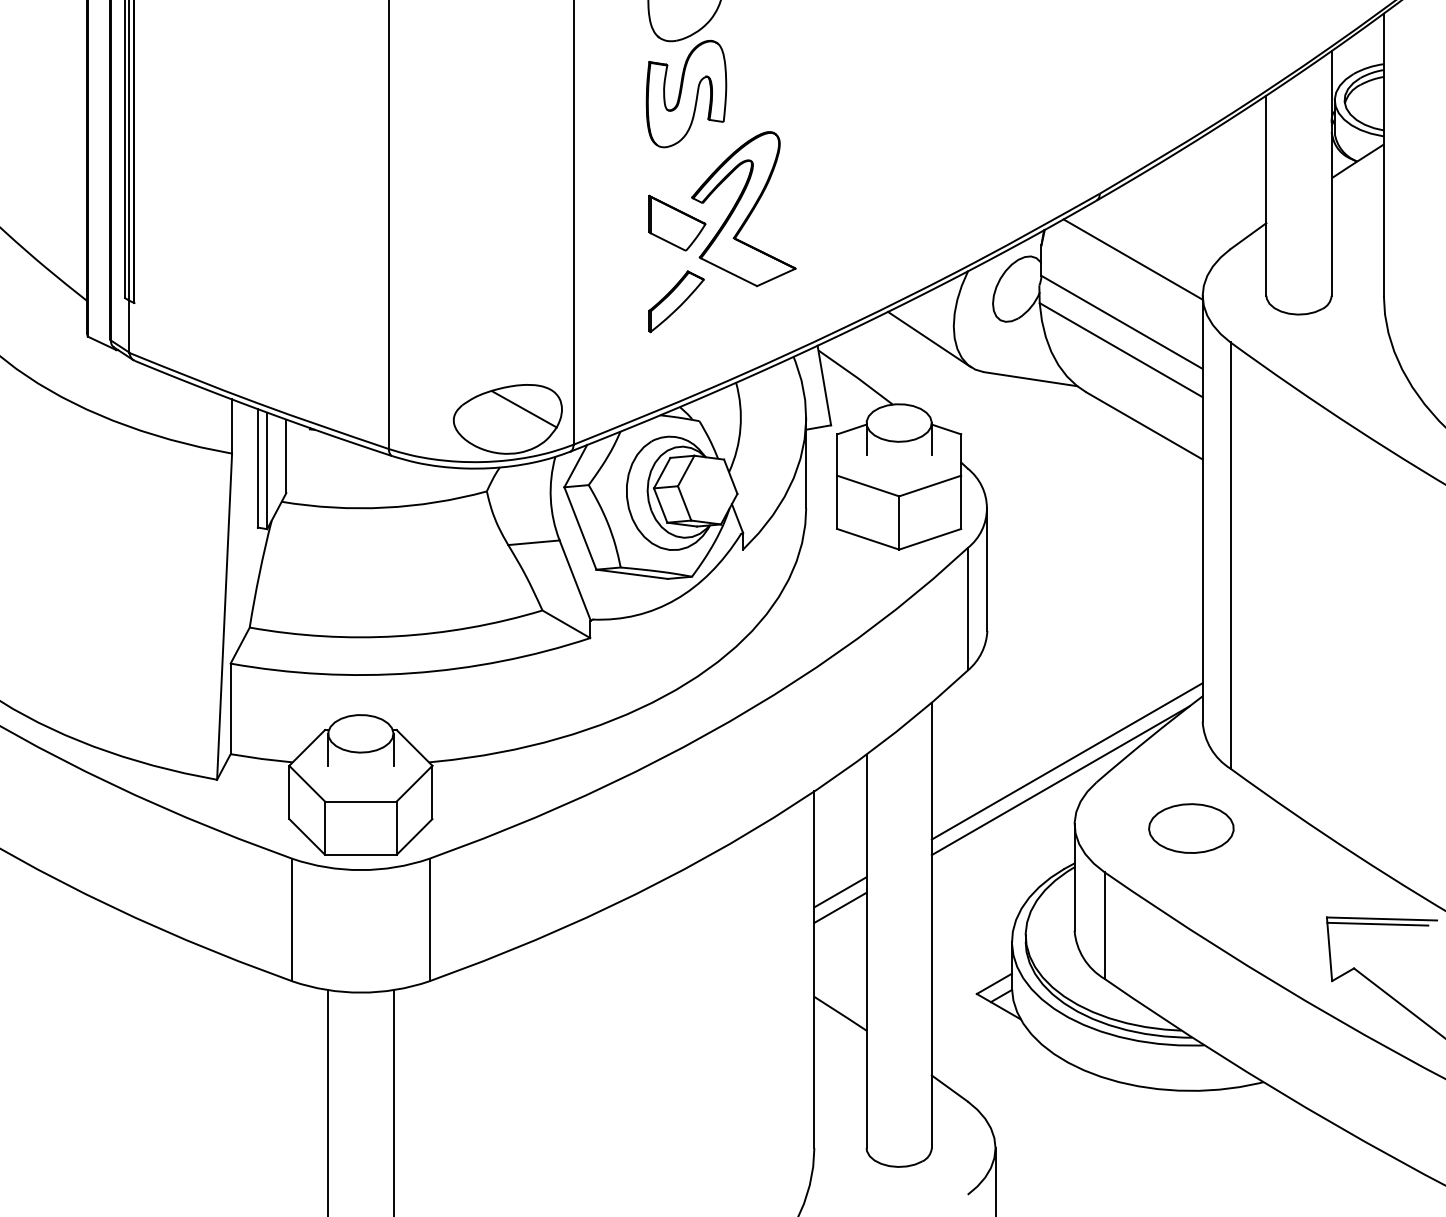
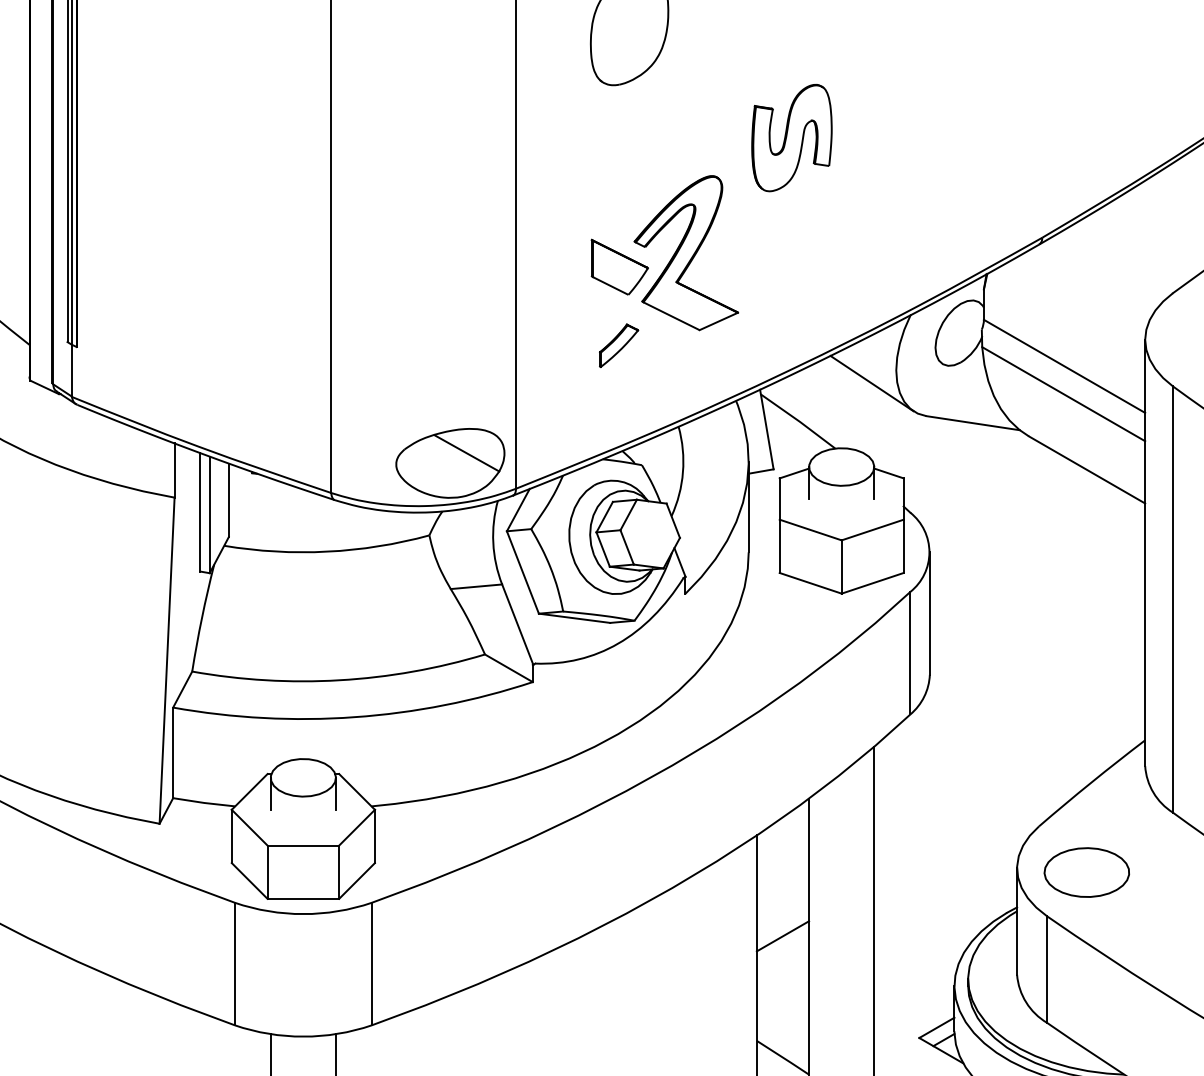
part: (686, 93) -> (792, 137), moved
line: (1132, 259) -> (1075, 303), removed
part: (676, 301) -> (619, 345), size x0.7
line: (1066, 761) -> (1009, 805), removed
line: (1060, 780) -> (1003, 824), removed
part: (1191, 828) -> (1087, 872), moved
line: (840, 907) -> (783, 951), removed

